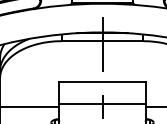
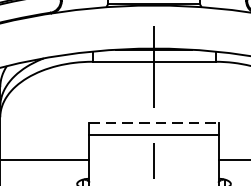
line: (102, 82) -> (154, 123), solid -> dashed
line: (102, 104) -> (154, 135), moved

